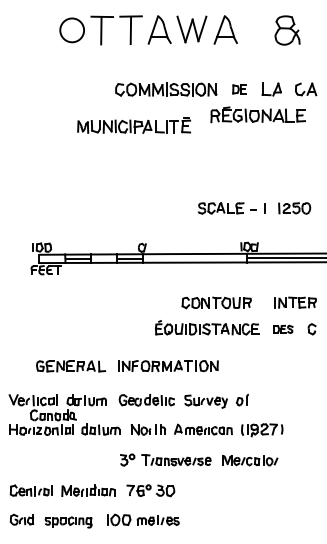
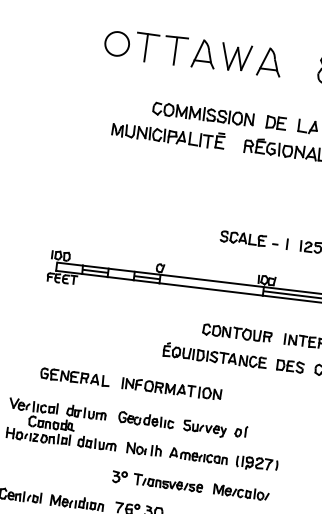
part: (239, 89) -> (276, 122), size x1.43
part: (133, 125) -> (167, 134), moved
part: (216, 302) -> (237, 332), moved
part: (283, 329) -> (290, 366), size x1.43

